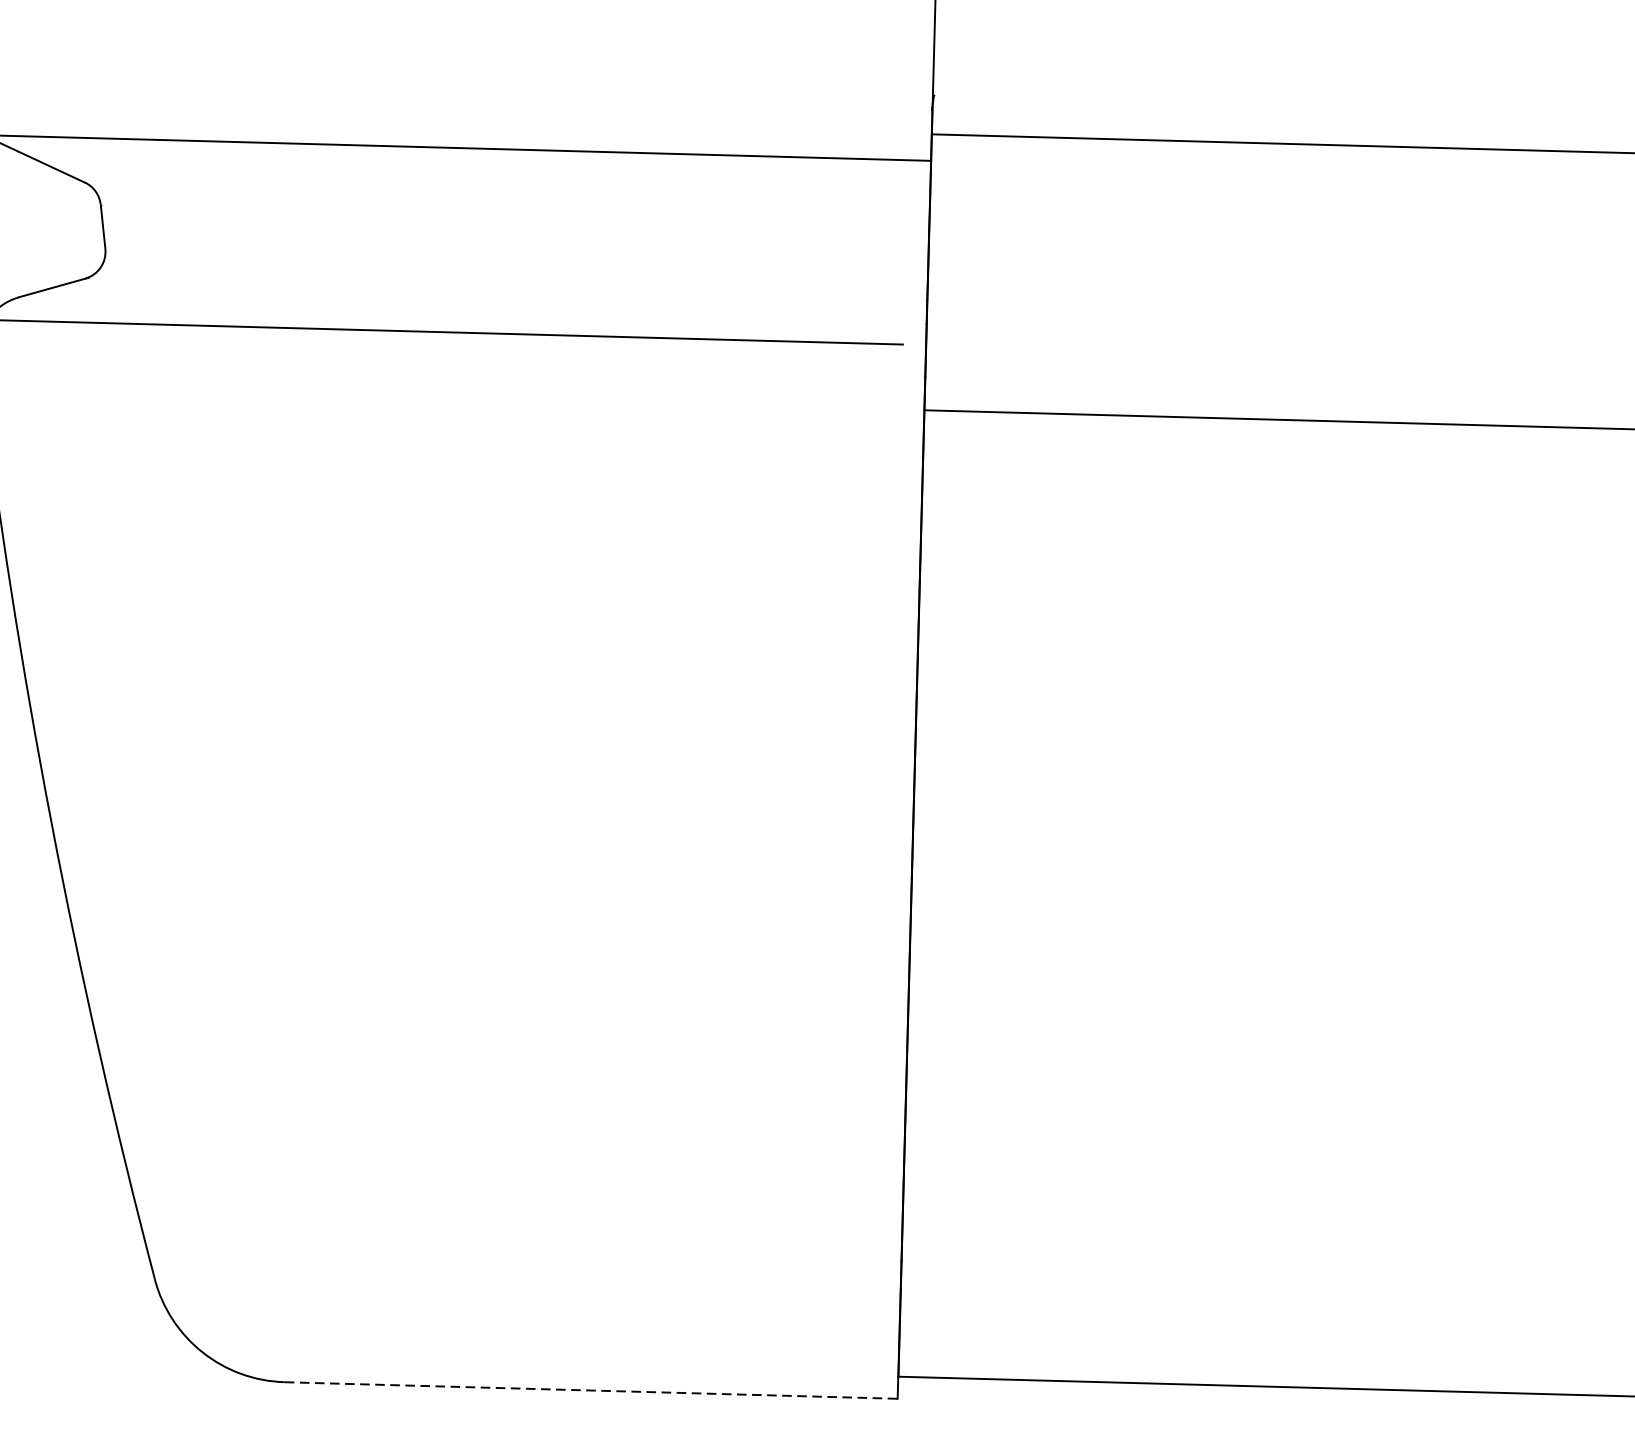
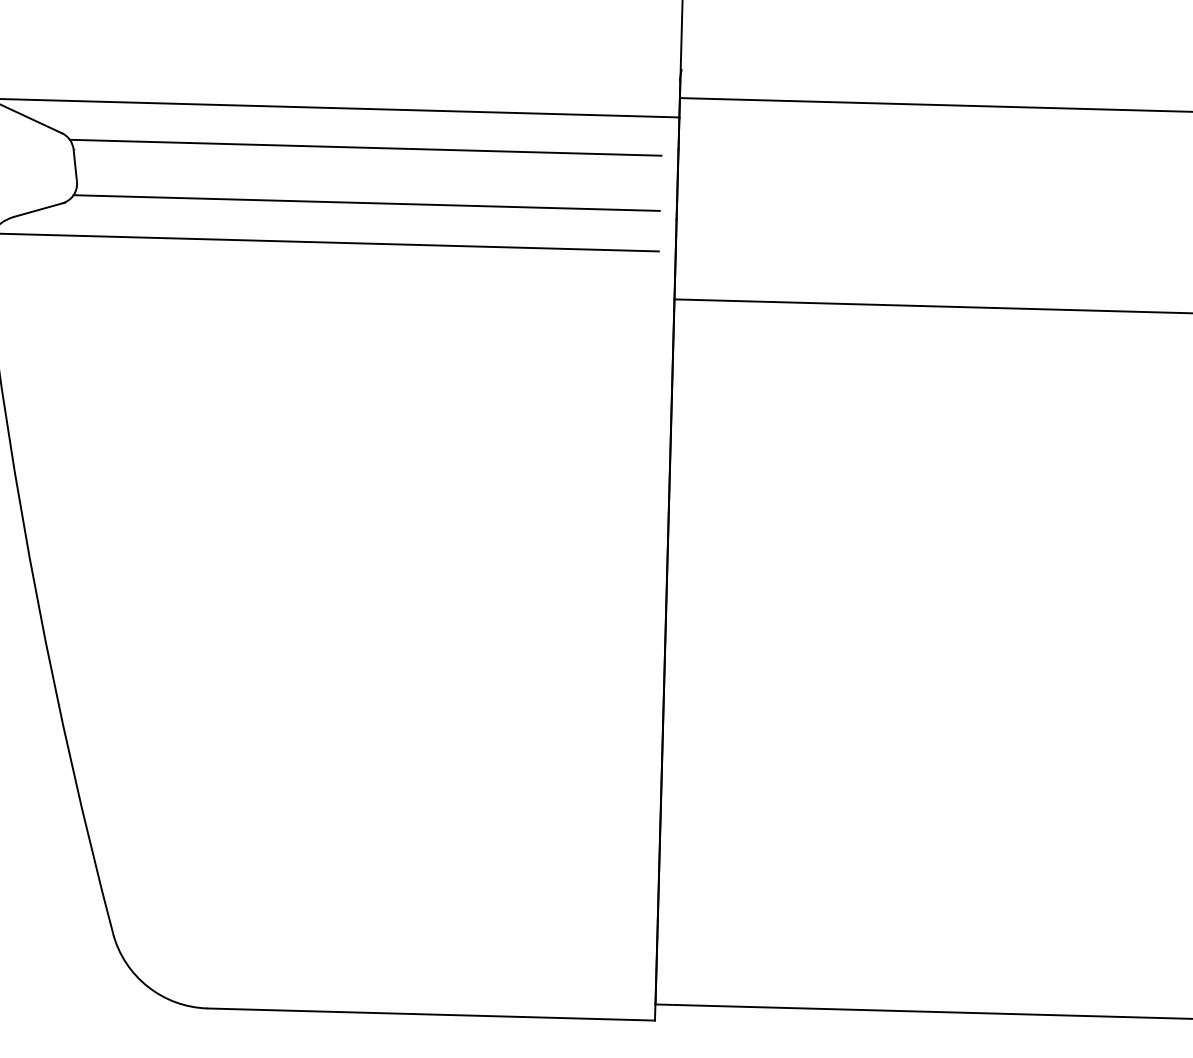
line: (500, 202) -> (365, 147), added
line: (502, 277) -> (366, 202), added
line: (591, 1390) -> (431, 1014), dashed -> solid

